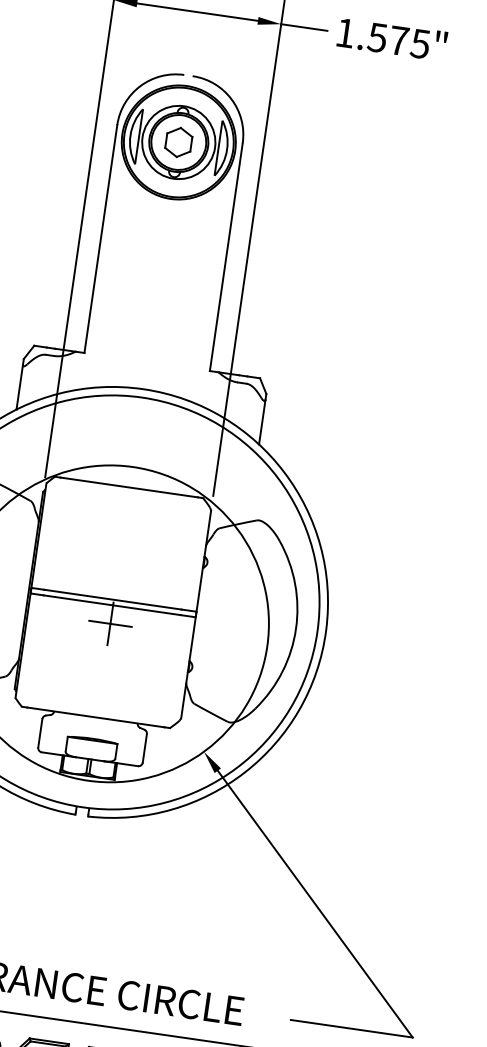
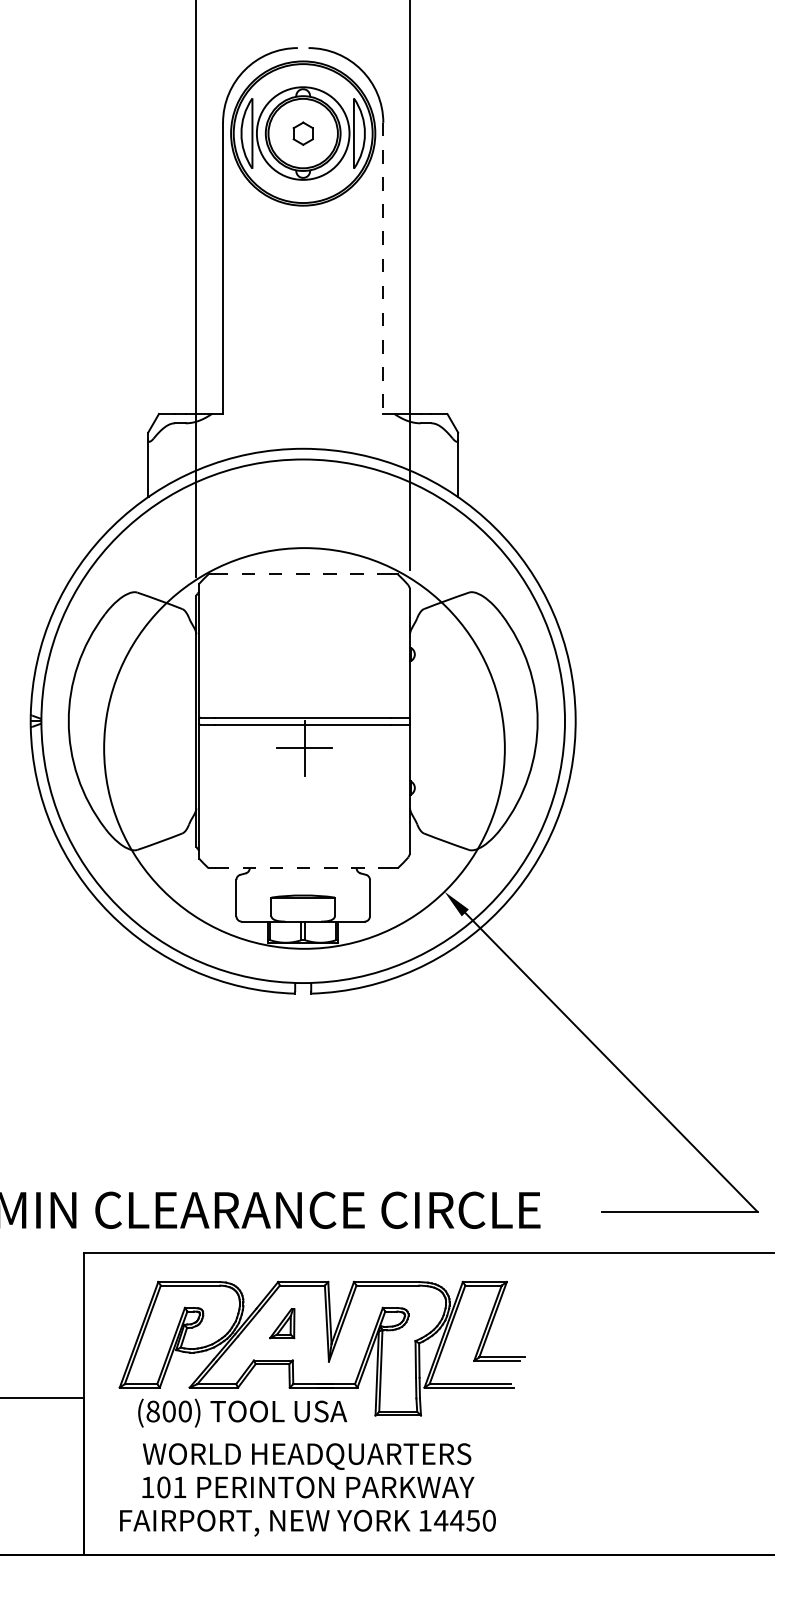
part: (179, 142) -> (303, 133), size x0.6
line: (226, 257) -> (383, 268), solid -> dashed
line: (129, 487) -> (303, 574), solid -> dashed
line: (96, 717) -> (303, 868), solid -> dashed

